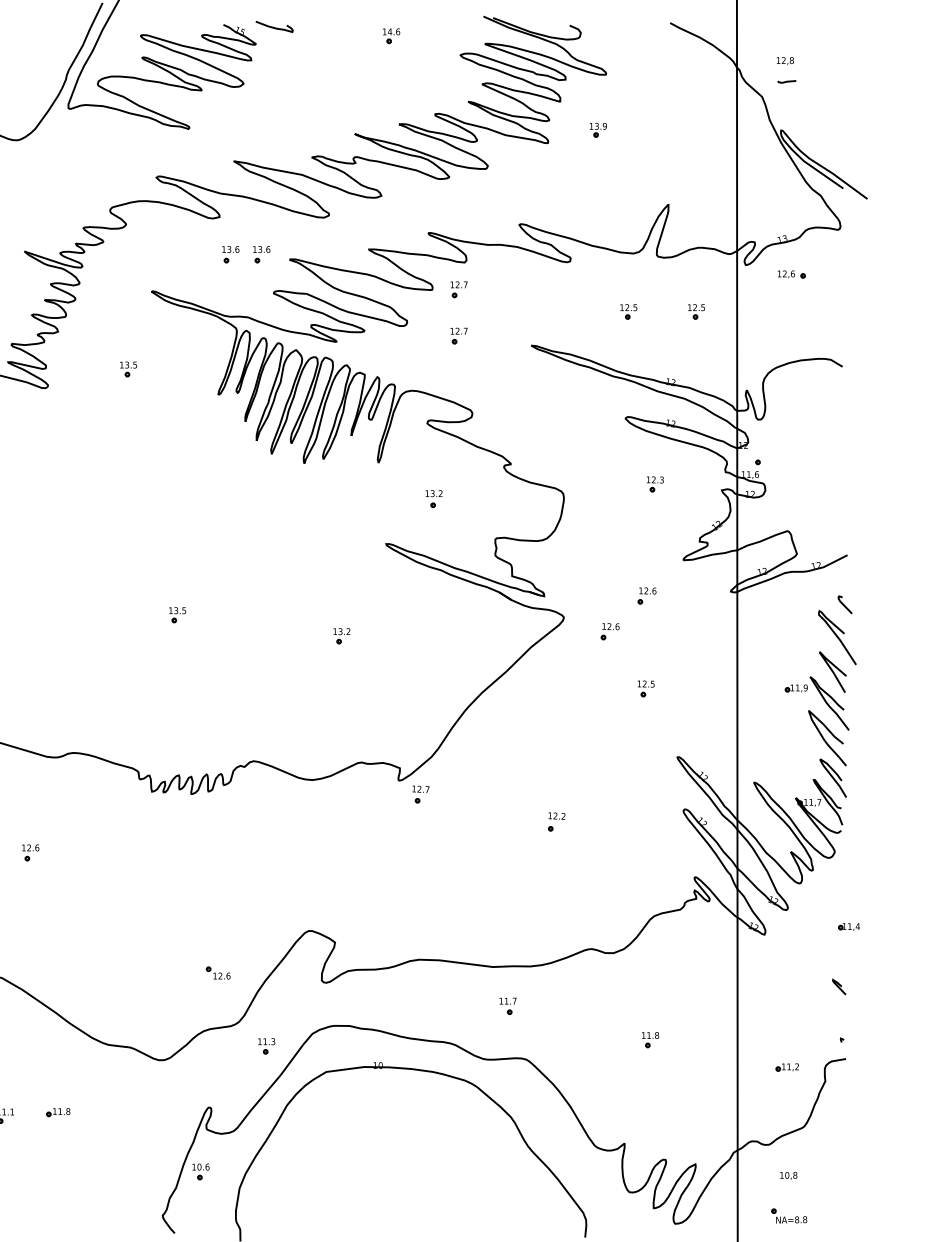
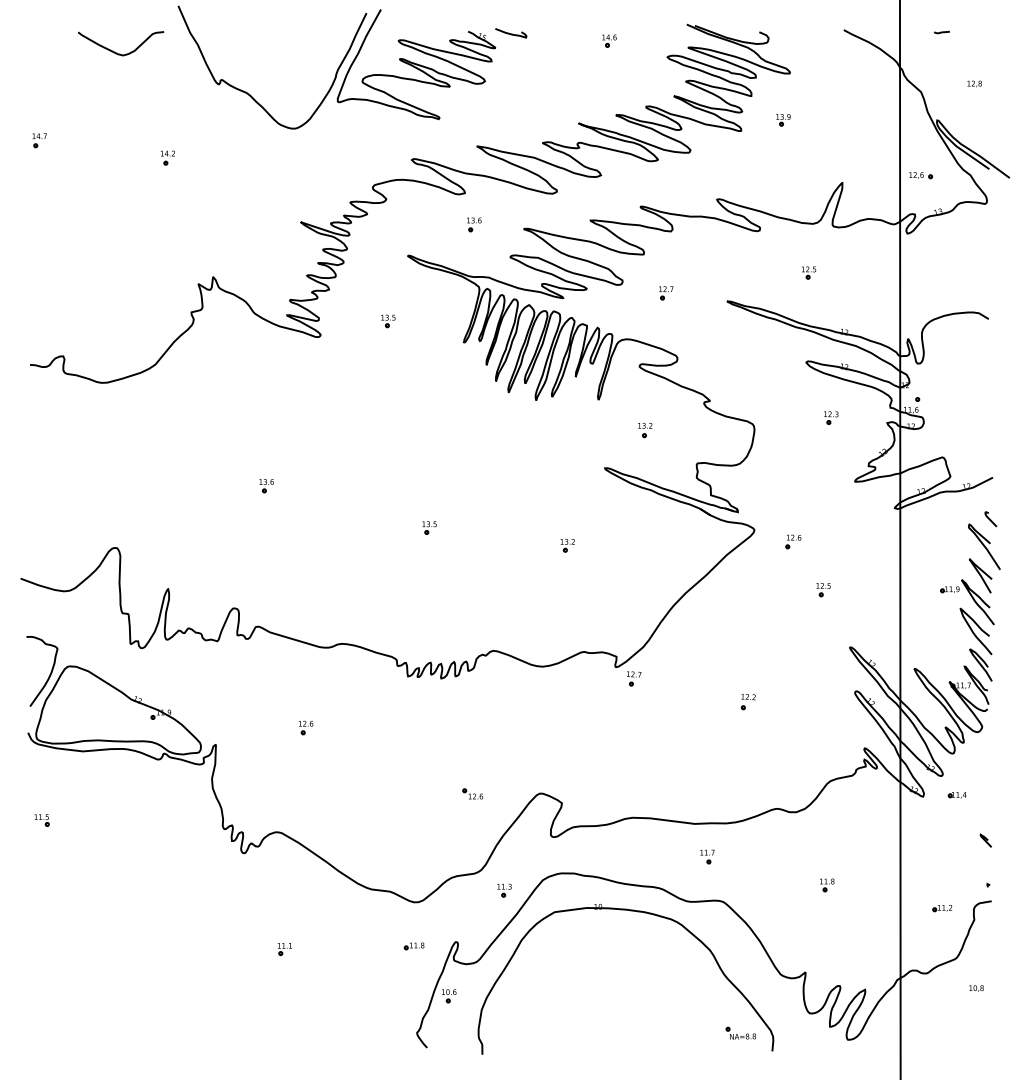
text: (785, 60) -> (974, 83), moved
line: (786, 81) -> (941, 32), moved
part: (261, 254) -> (500, 224), removed
part: (792, 274) -> (921, 175), moved
part: (459, 289) -> (666, 254), removed
part: (697, 311) -> (866, 272), removed
part: (647, 595) -> (824, 511), removed
part: (848, 927) -> (956, 795), moved
part: (217, 972) -> (472, 793), moved
part: (57, 1112) -> (413, 946), moved
text: (788, 1175) -> (976, 988), moved
part: (788, 1215) -> (740, 1032), moved

